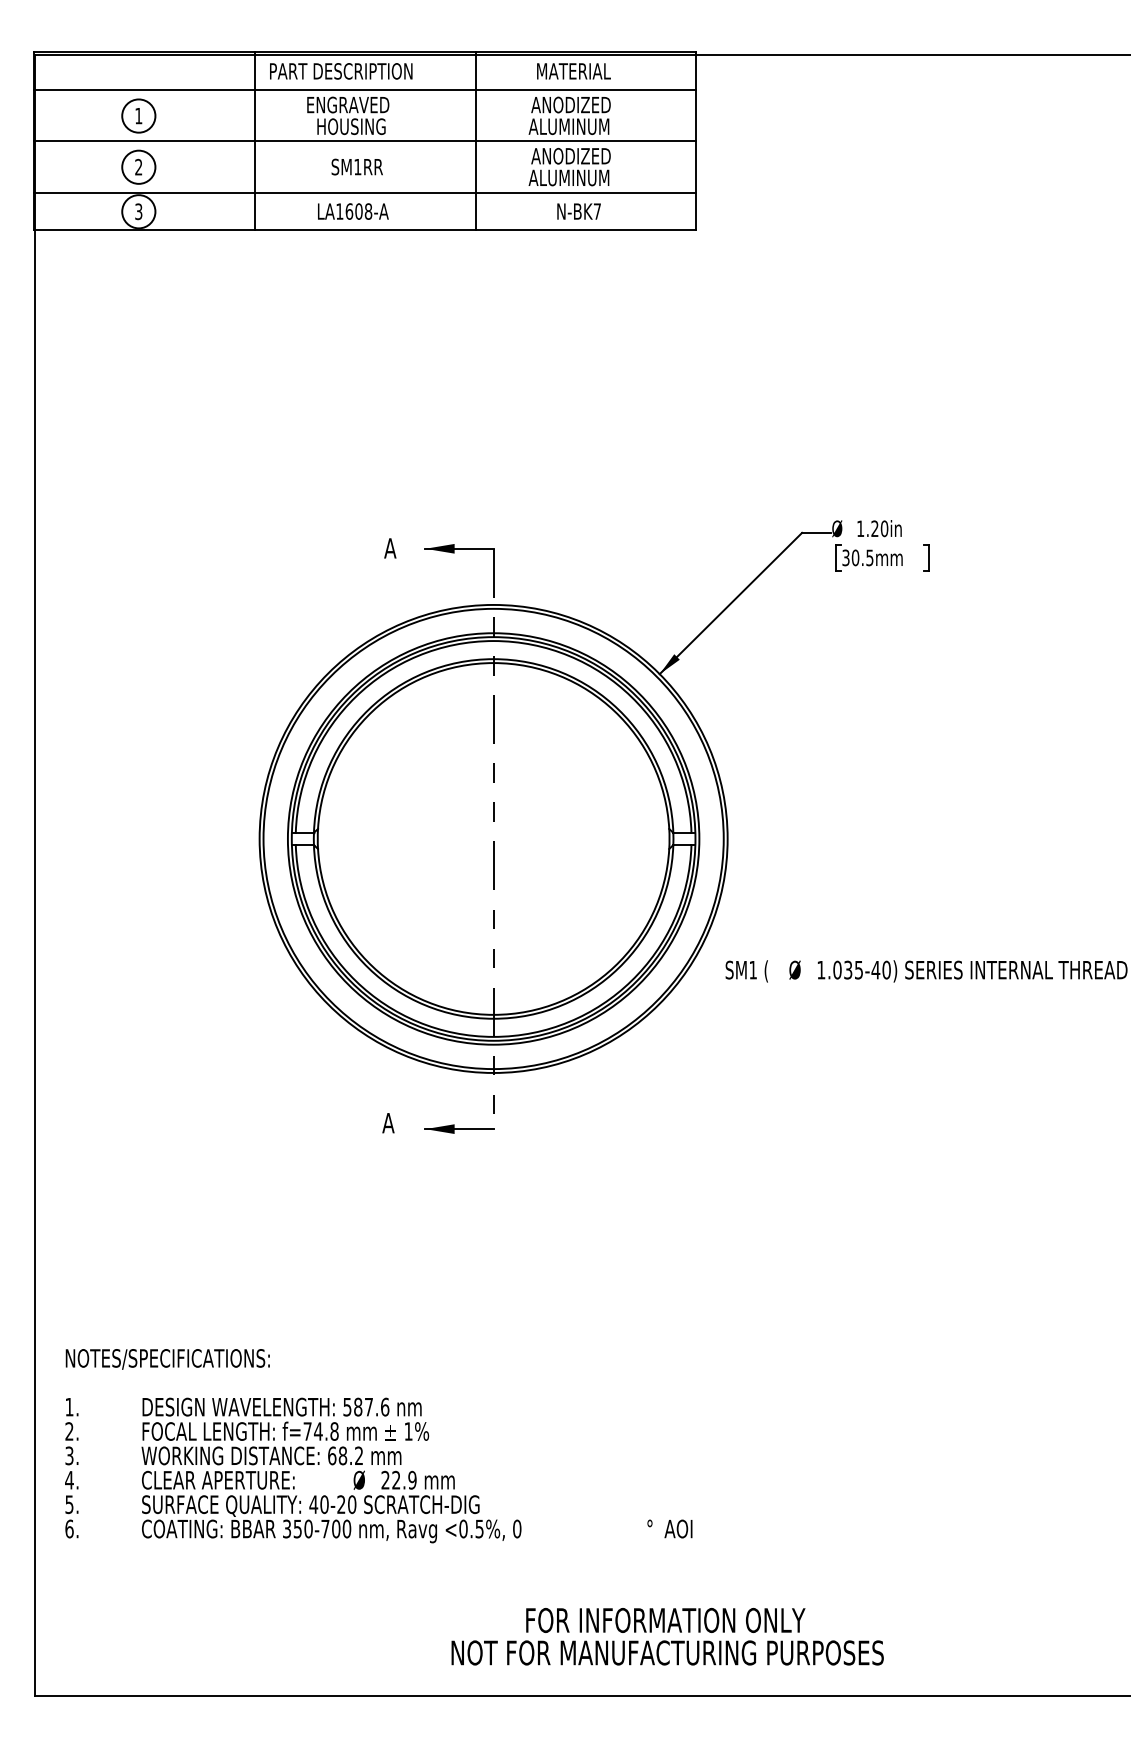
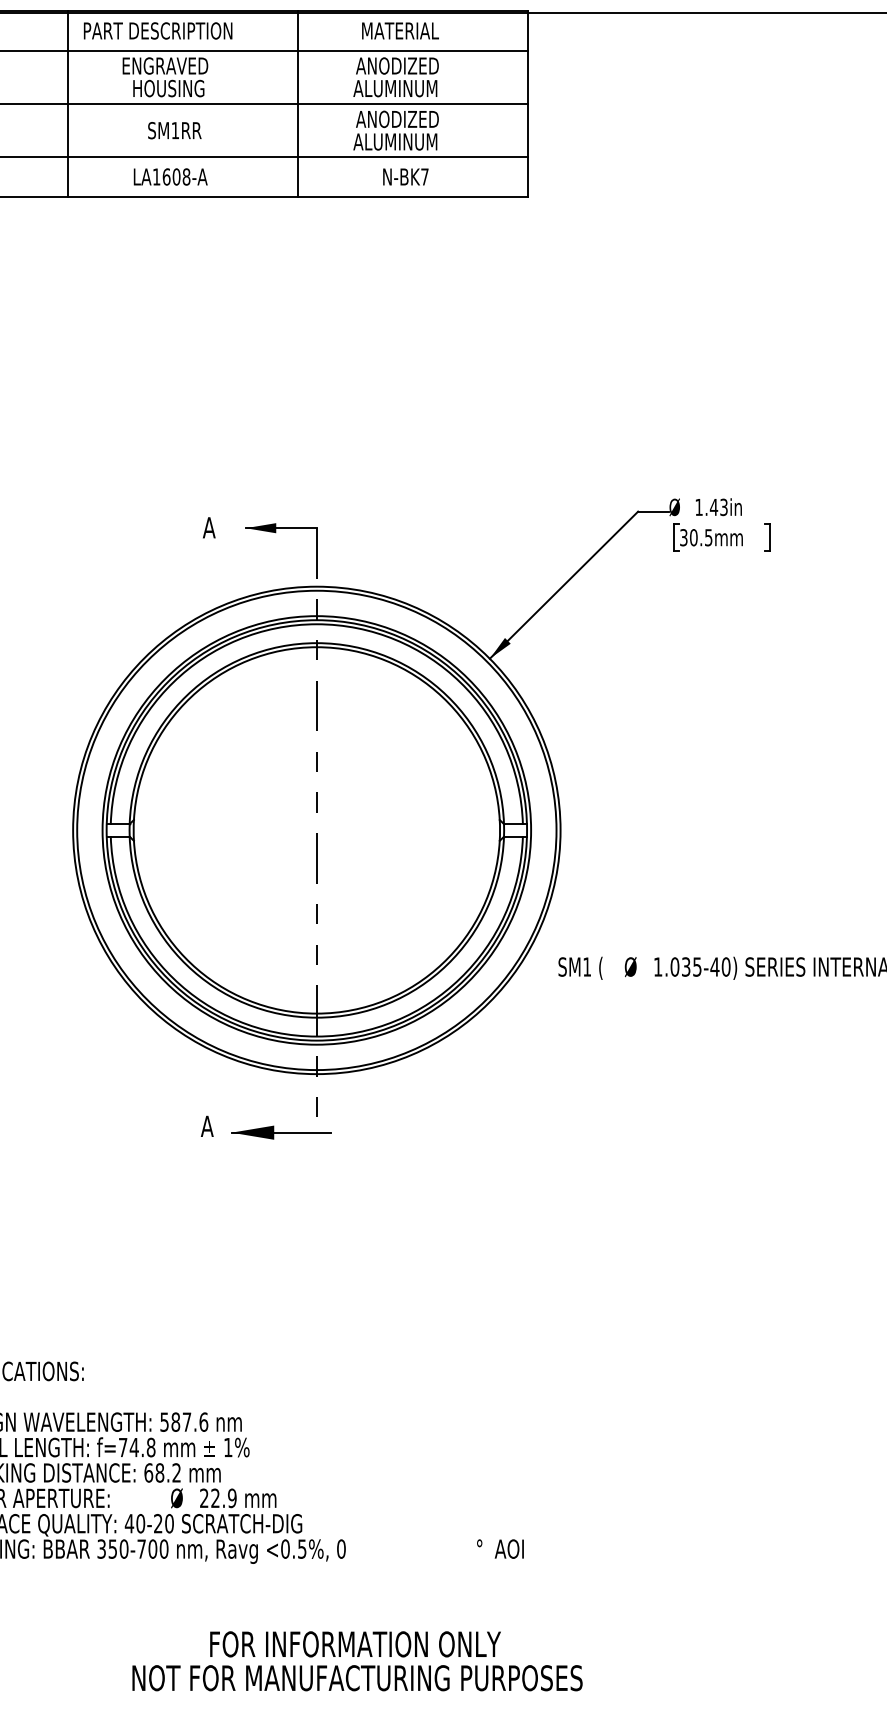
text: (879, 528) -> (718, 507), 1.20in -> 1.43in
part: (459, 1128) -> (281, 1131), size x1.4
text: (667, 1636) -> (357, 1661), moved

